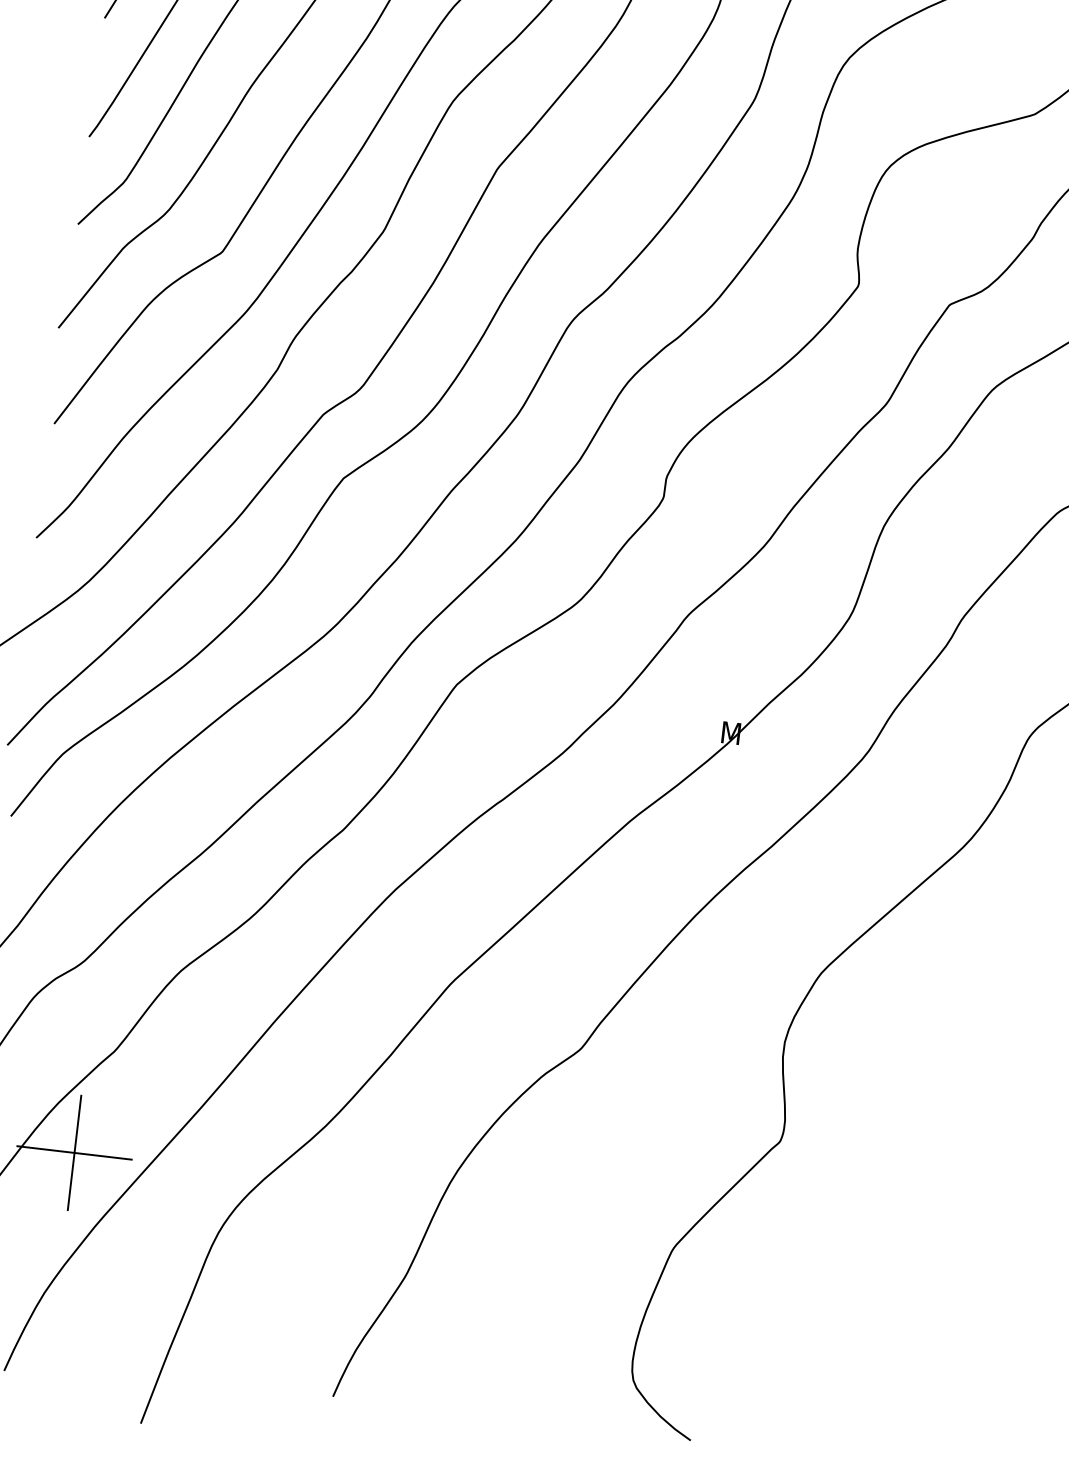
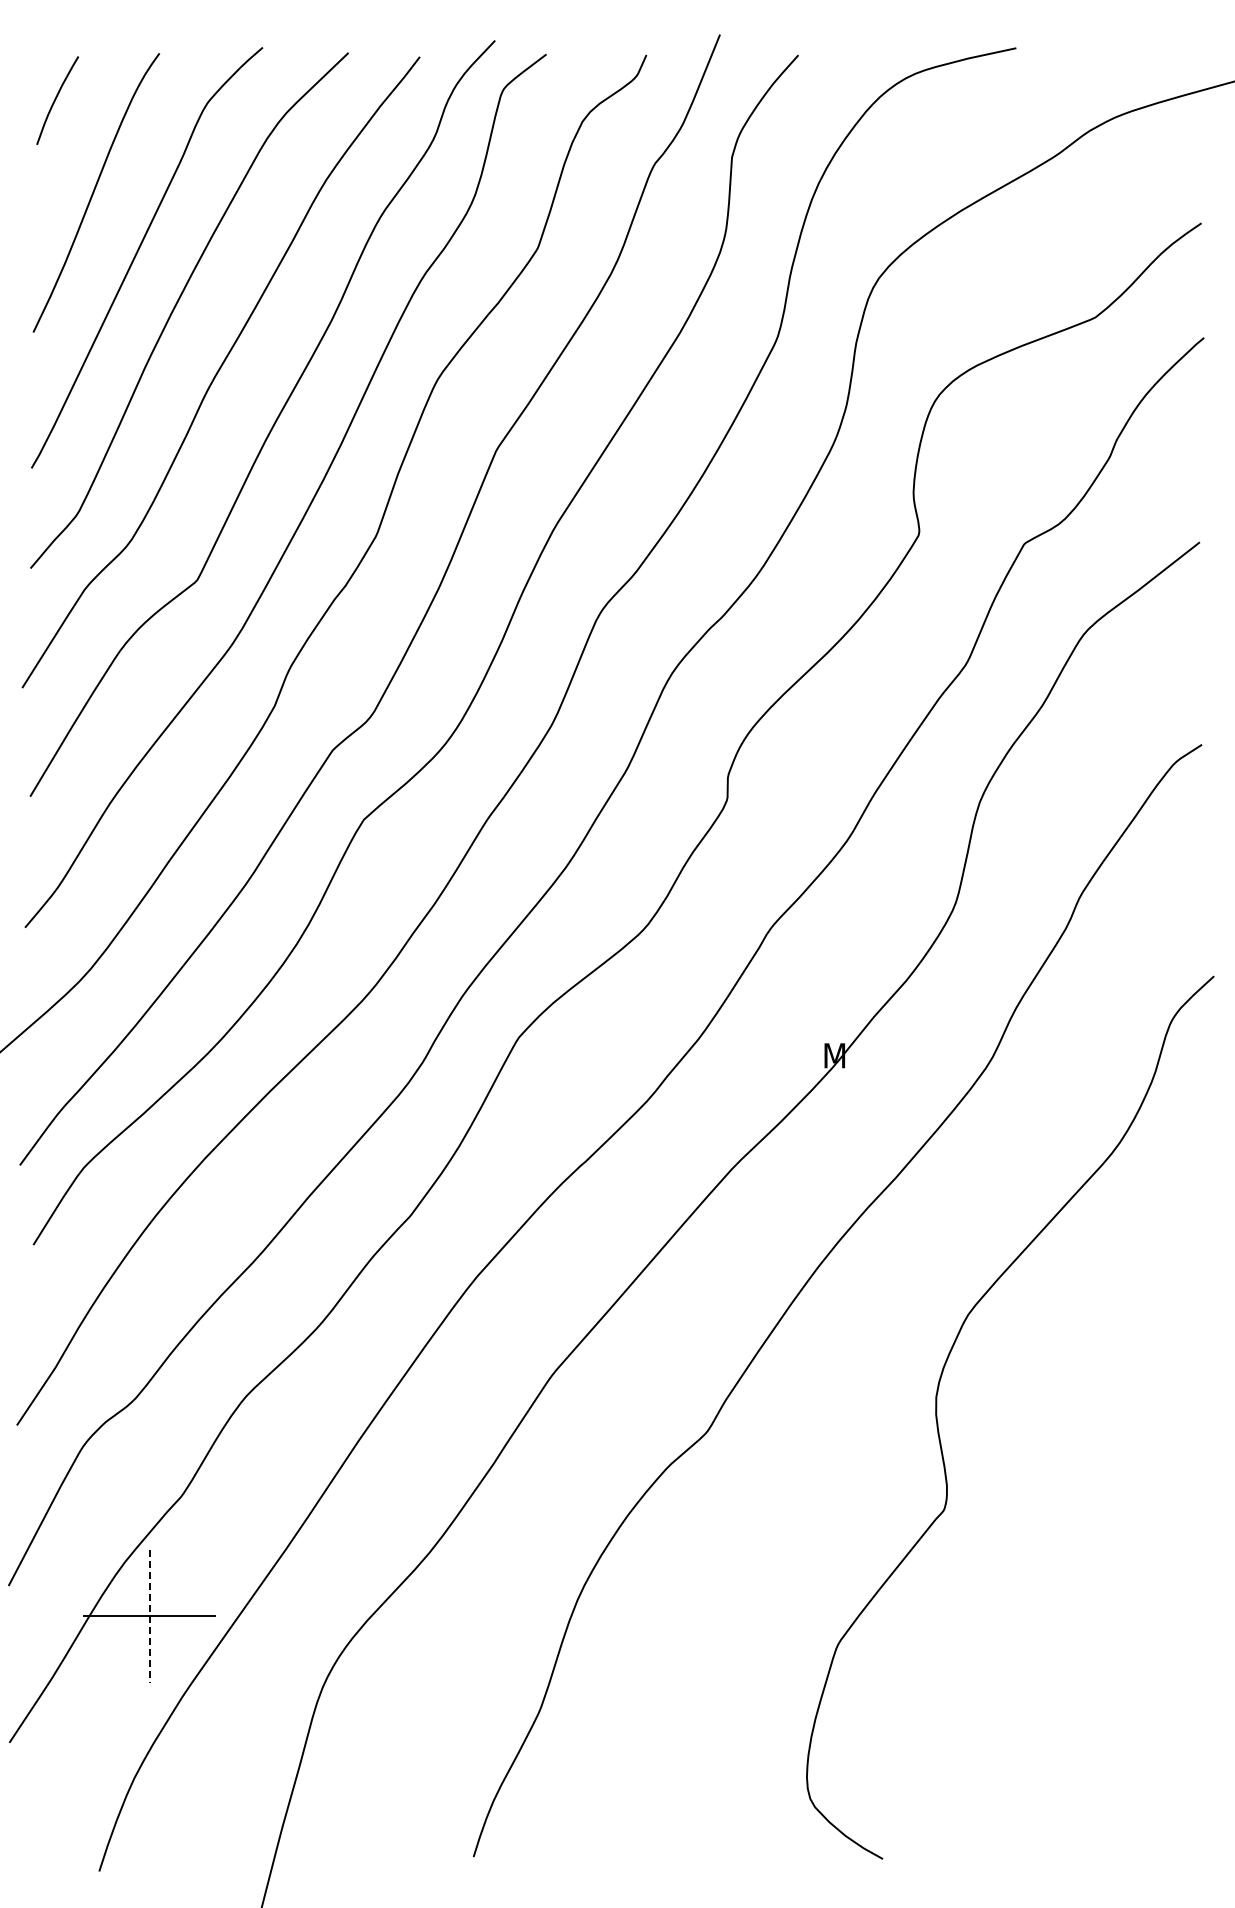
line: (74, 1153) -> (149, 1616), solid -> dashed

